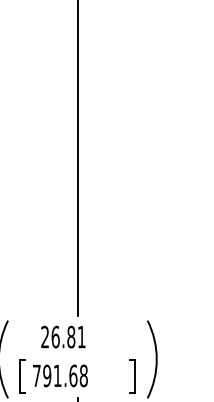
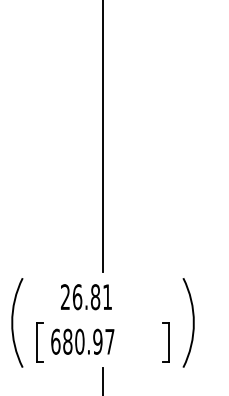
text: (59, 375) -> (81, 341), 791.68 -> 680.97

